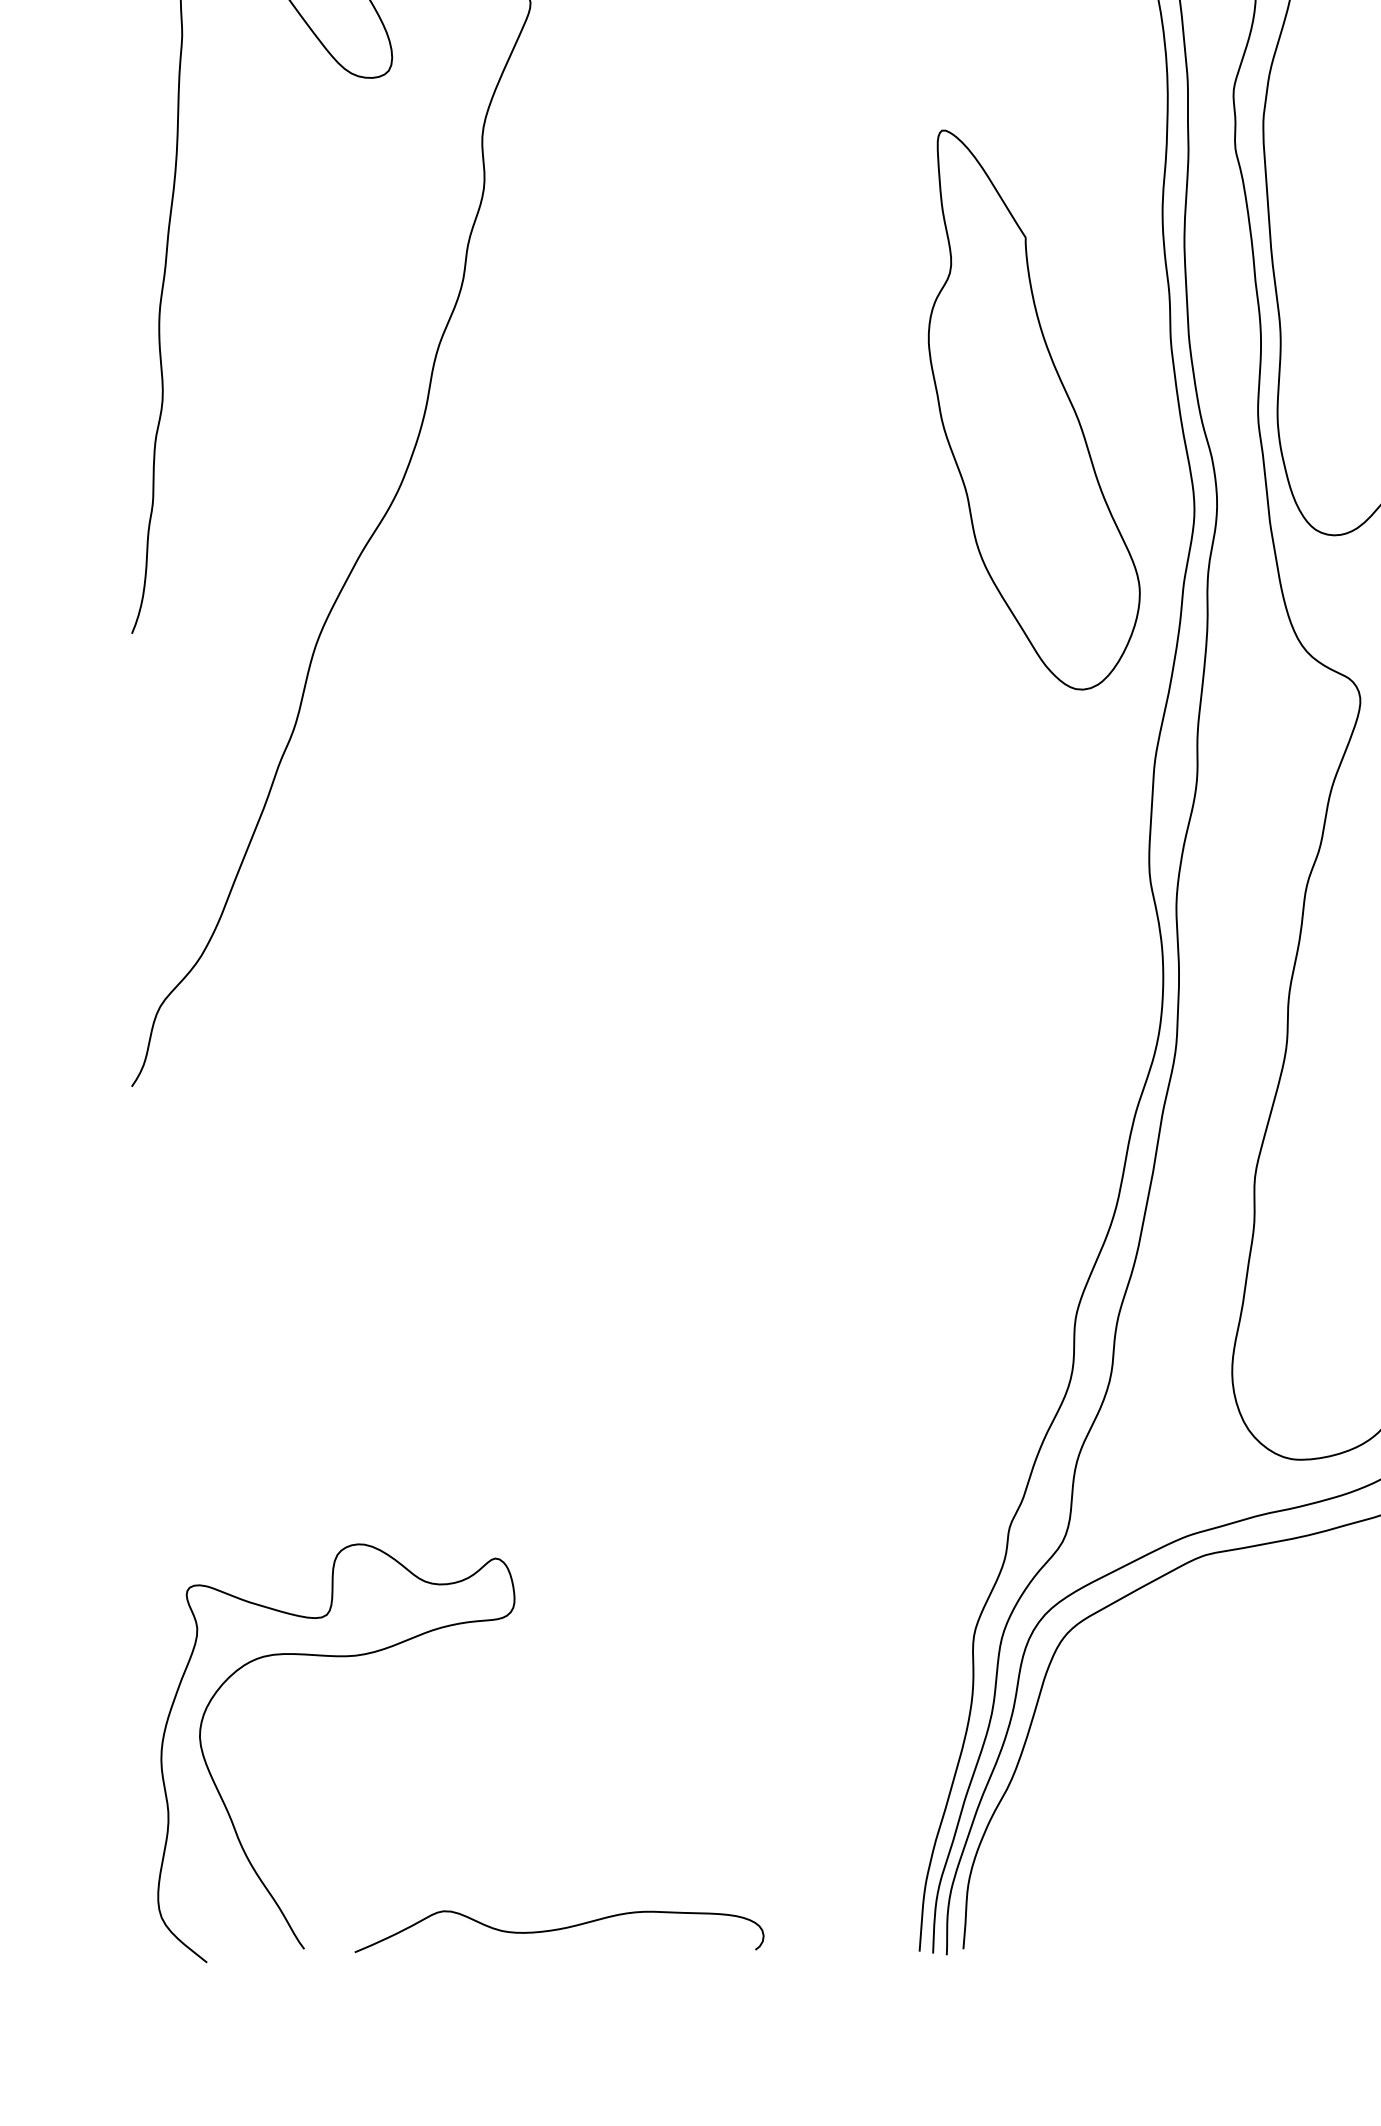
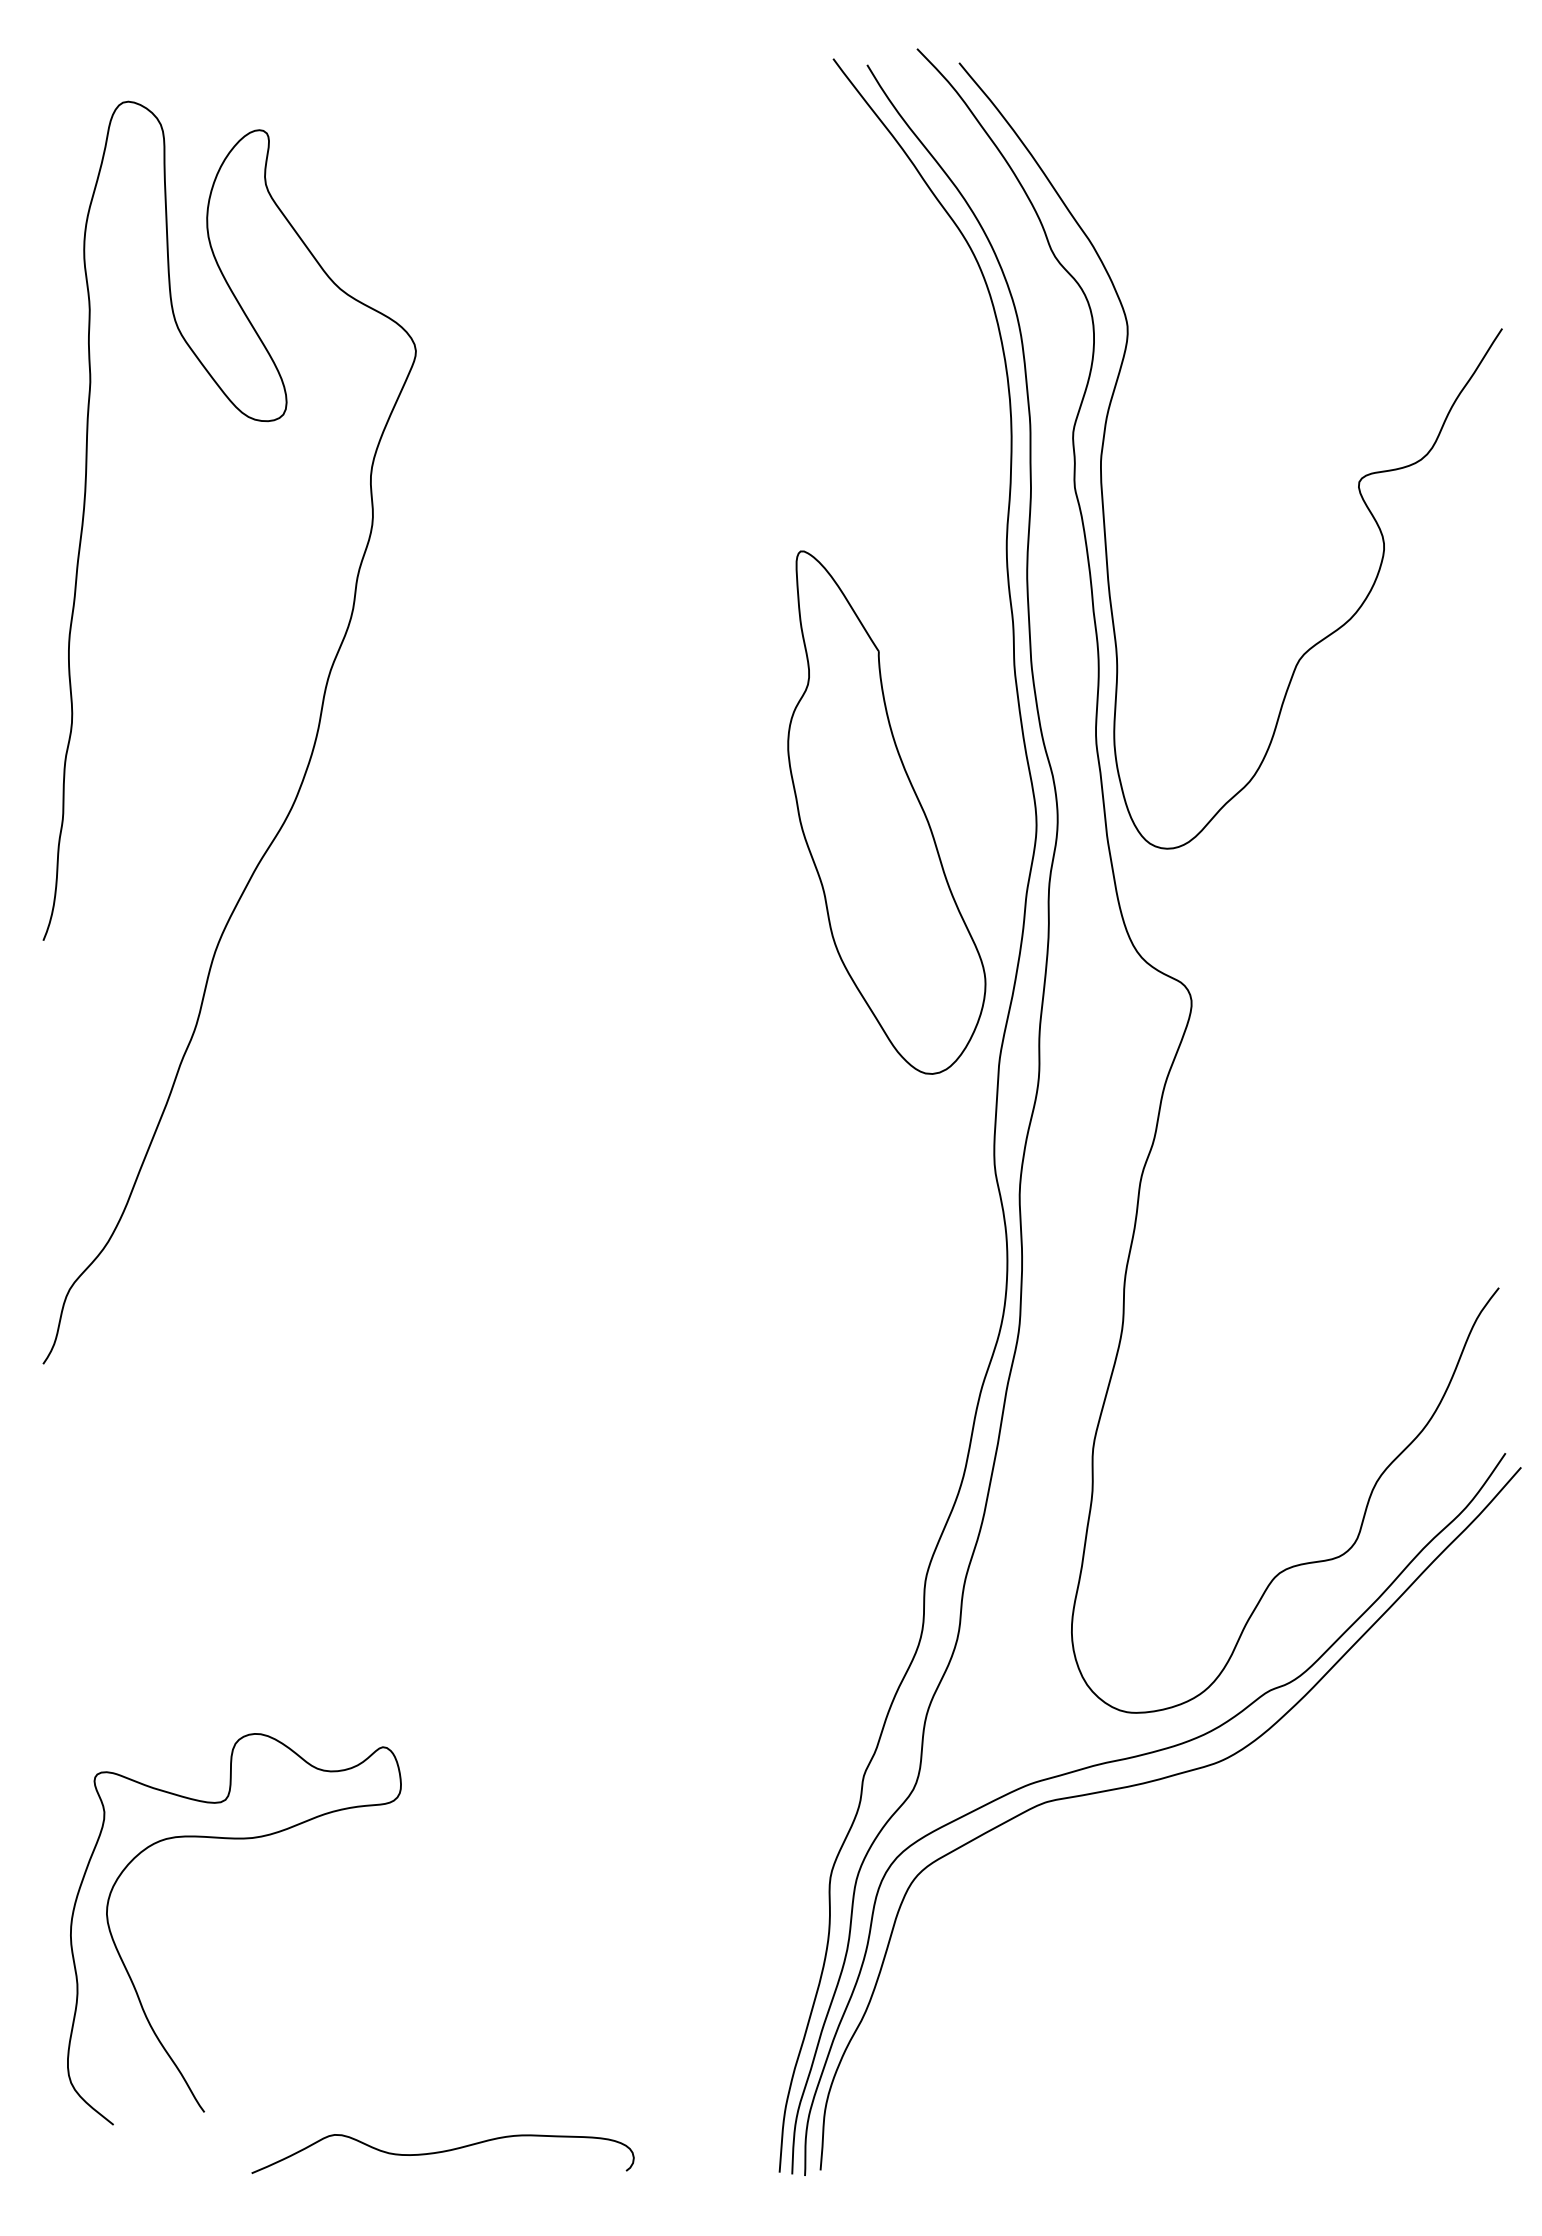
part: (1033, 409) -> (886, 812), moved
curve: (336, 1657) -> (234, 1839), moved

